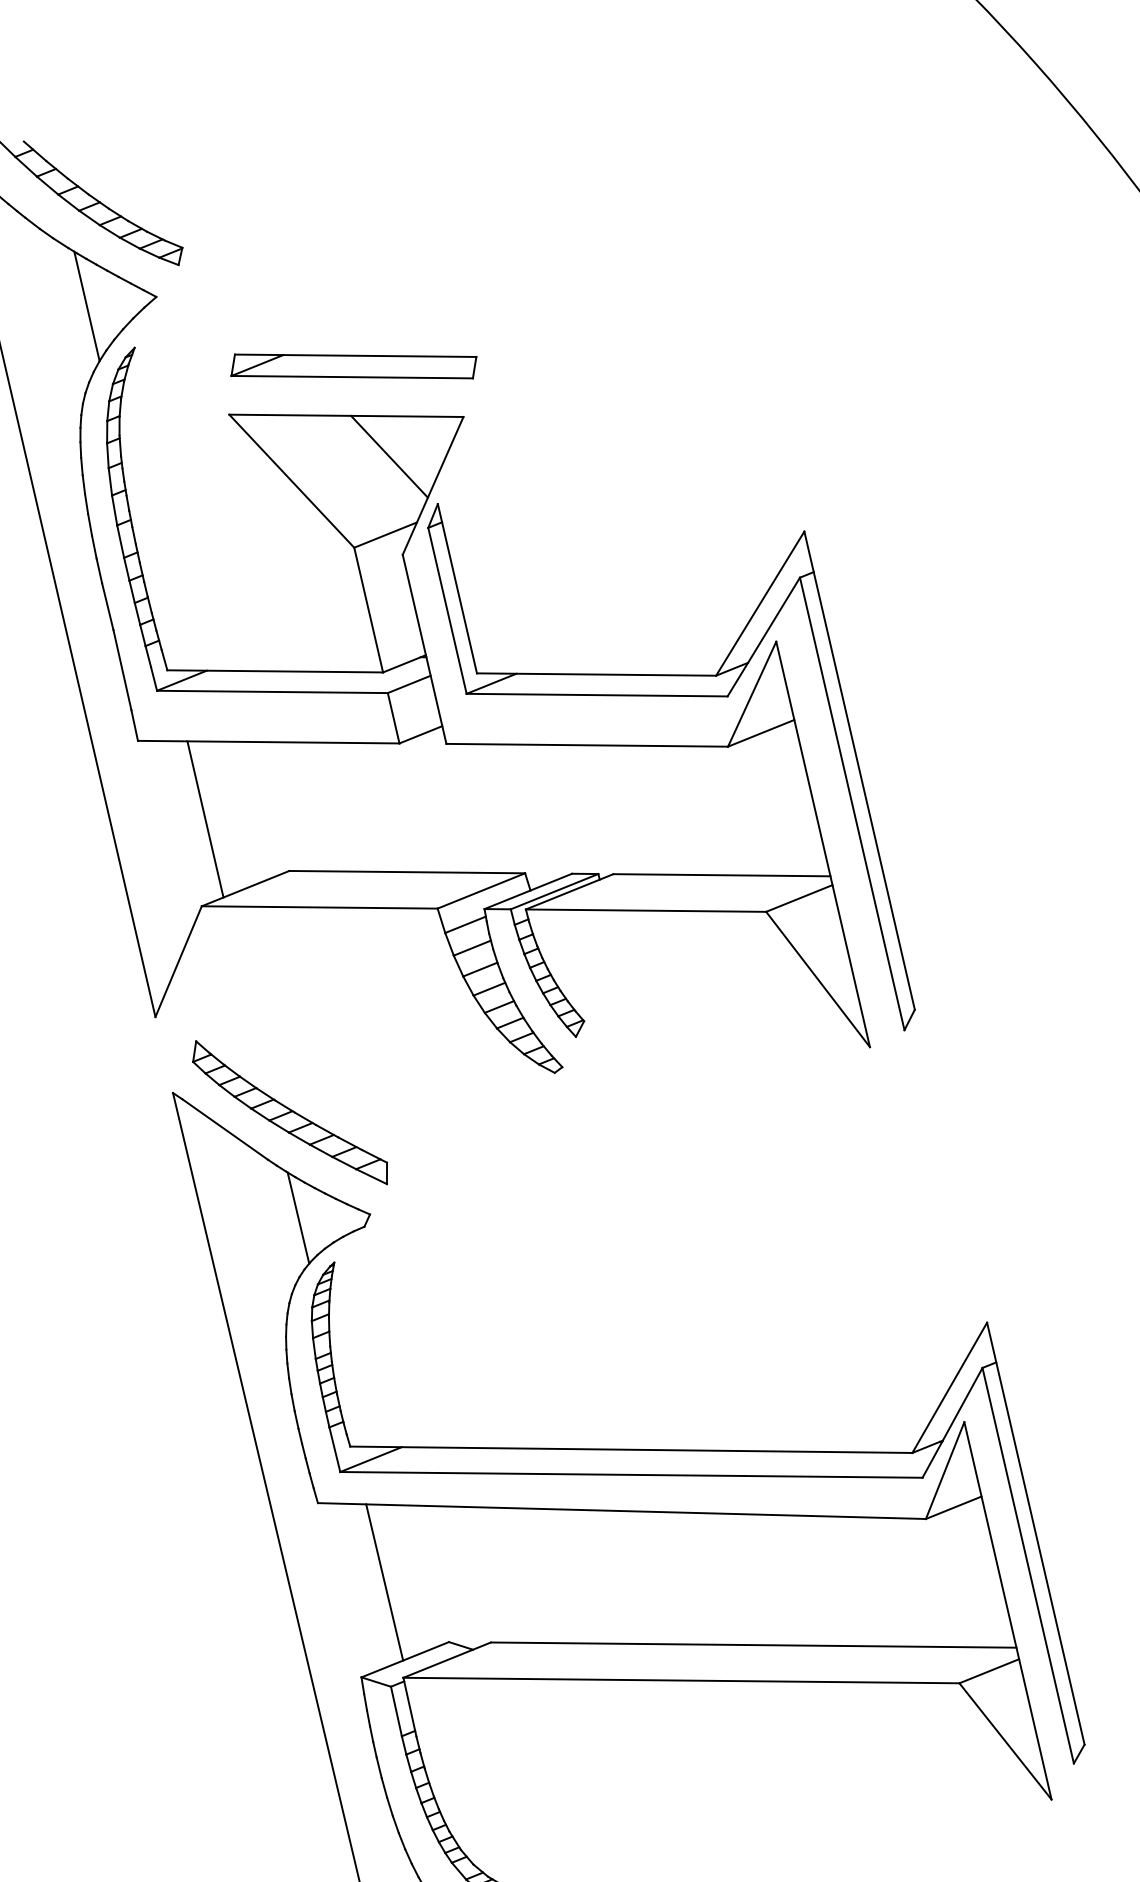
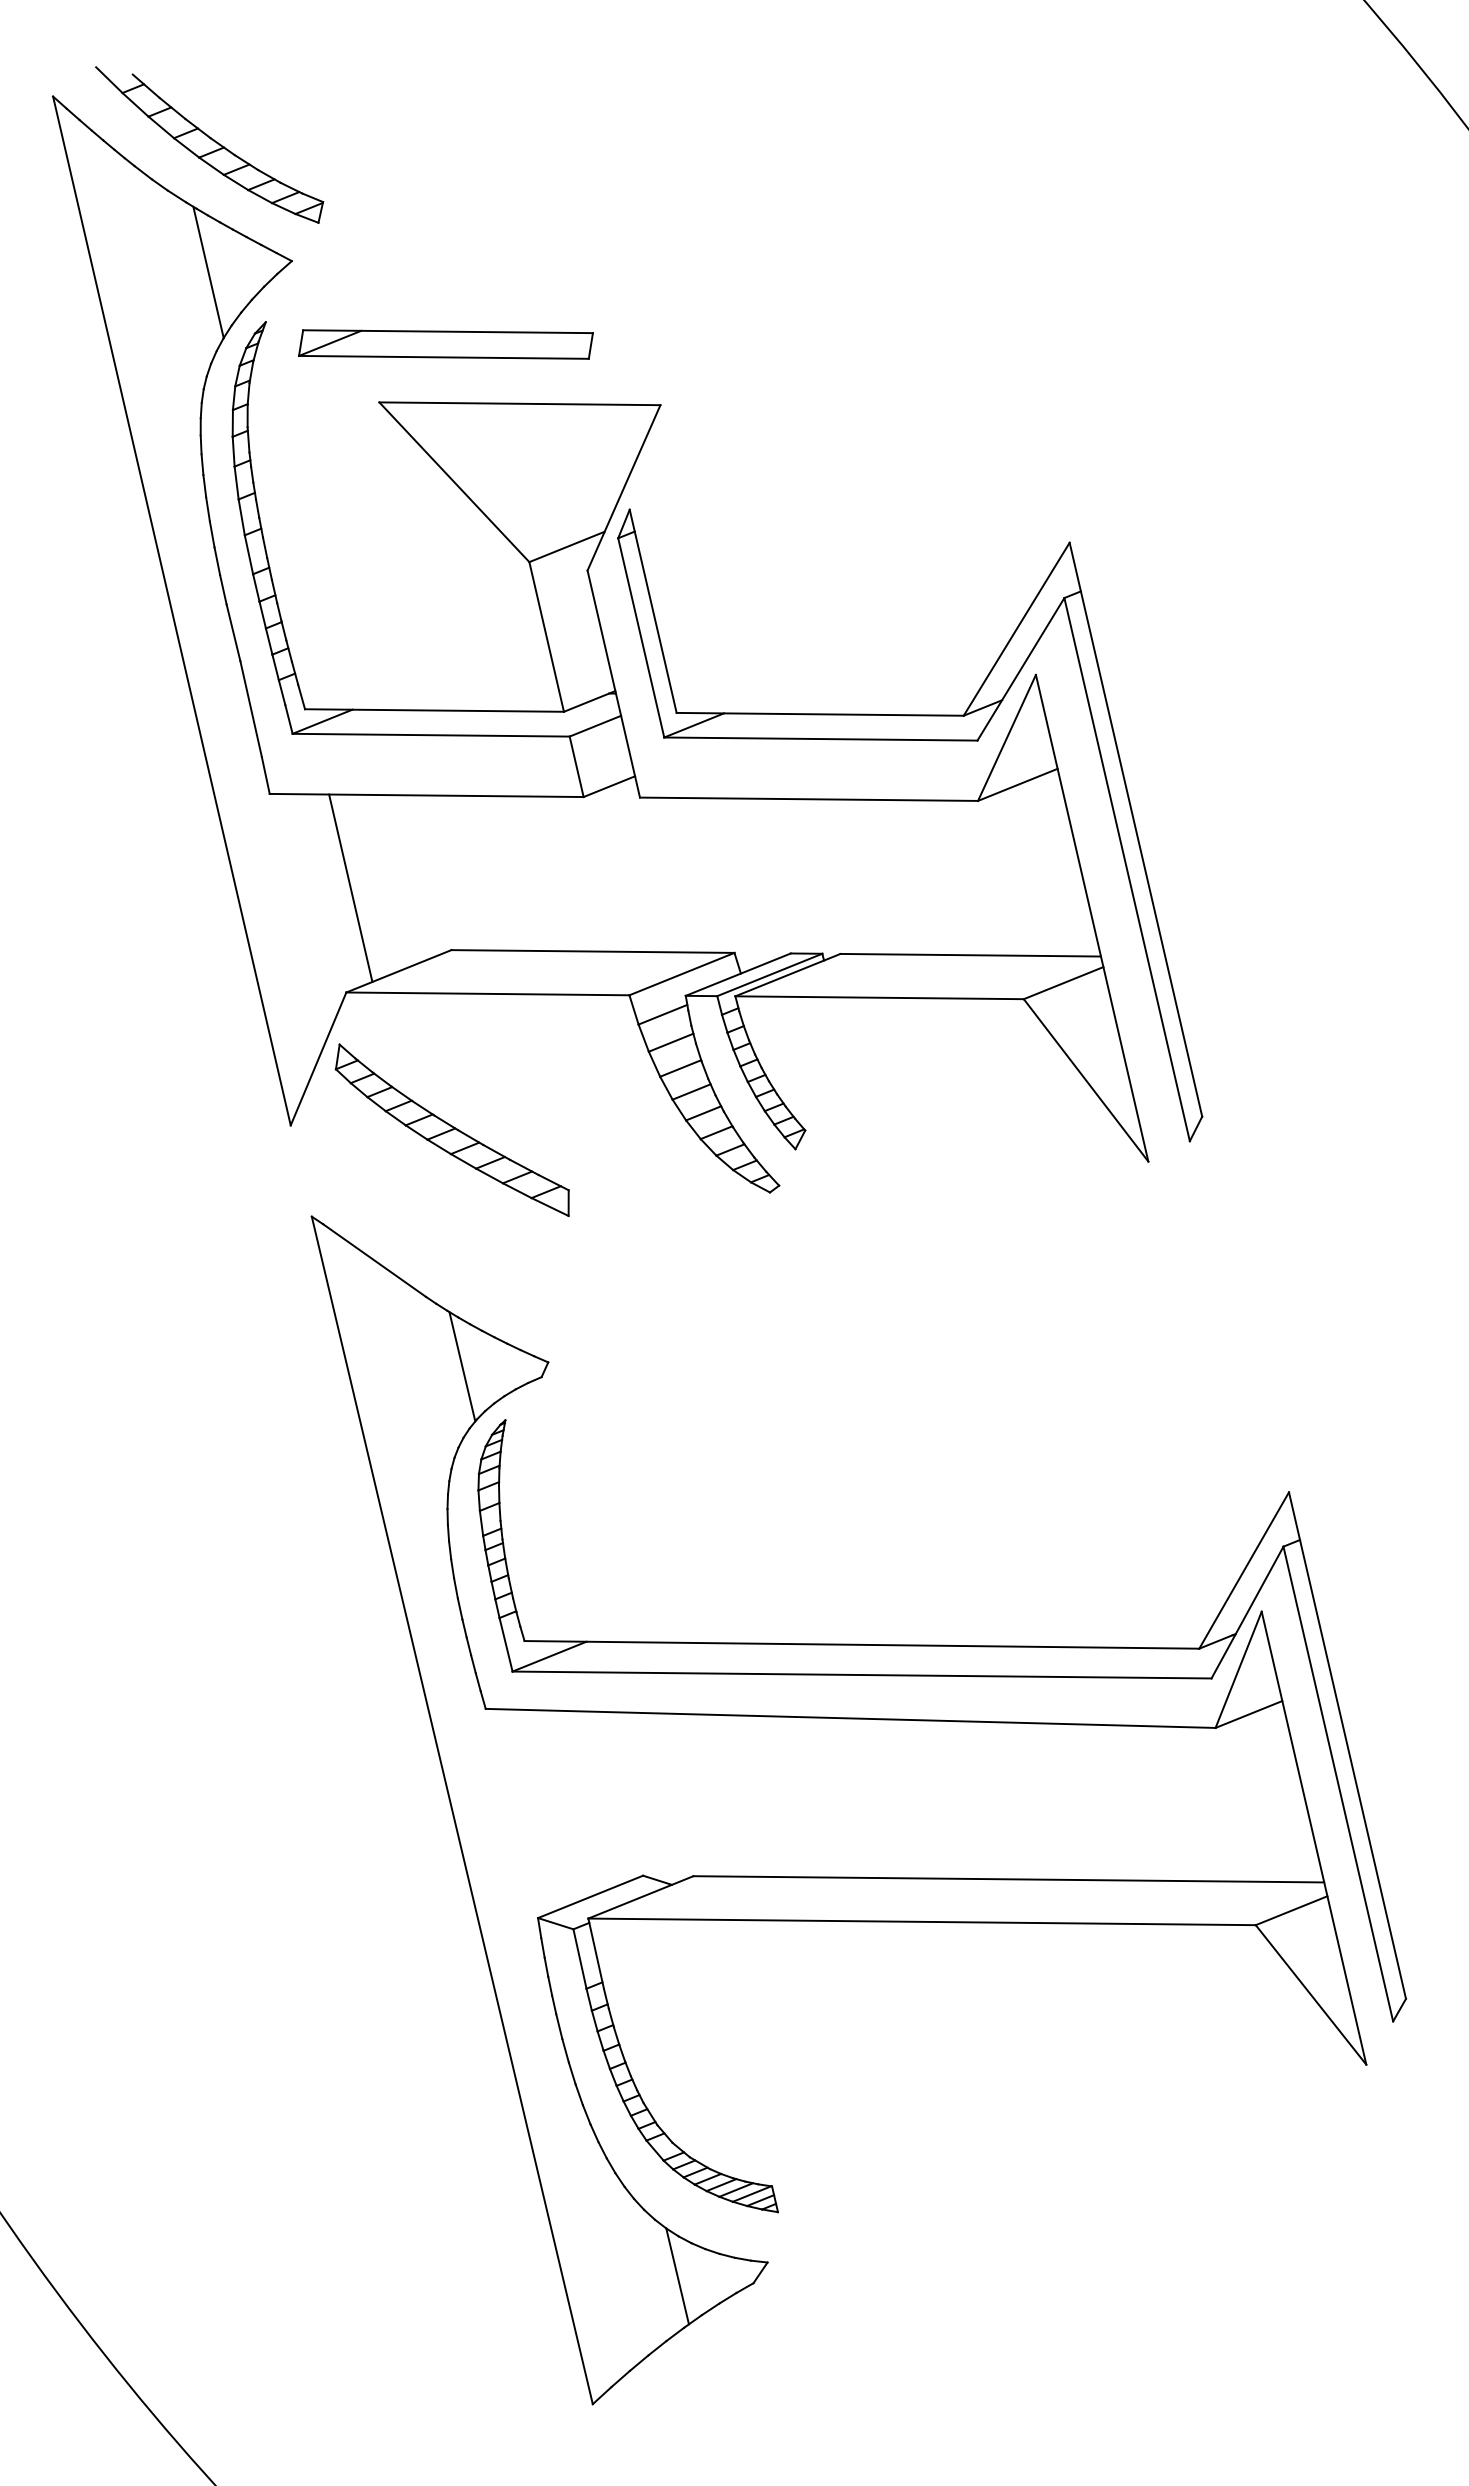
part: (353, 366) -> (445, 344), moved
line: (389, 456) -> (571, 452), removed
part: (289, 1112) -> (451, 1129), moved
line: (384, 1581) -> (565, 1803), removed

